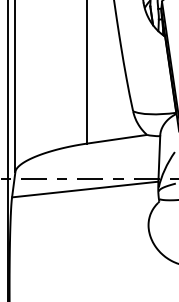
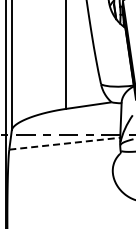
line: (84, 189) -> (64, 143), solid -> dashed

